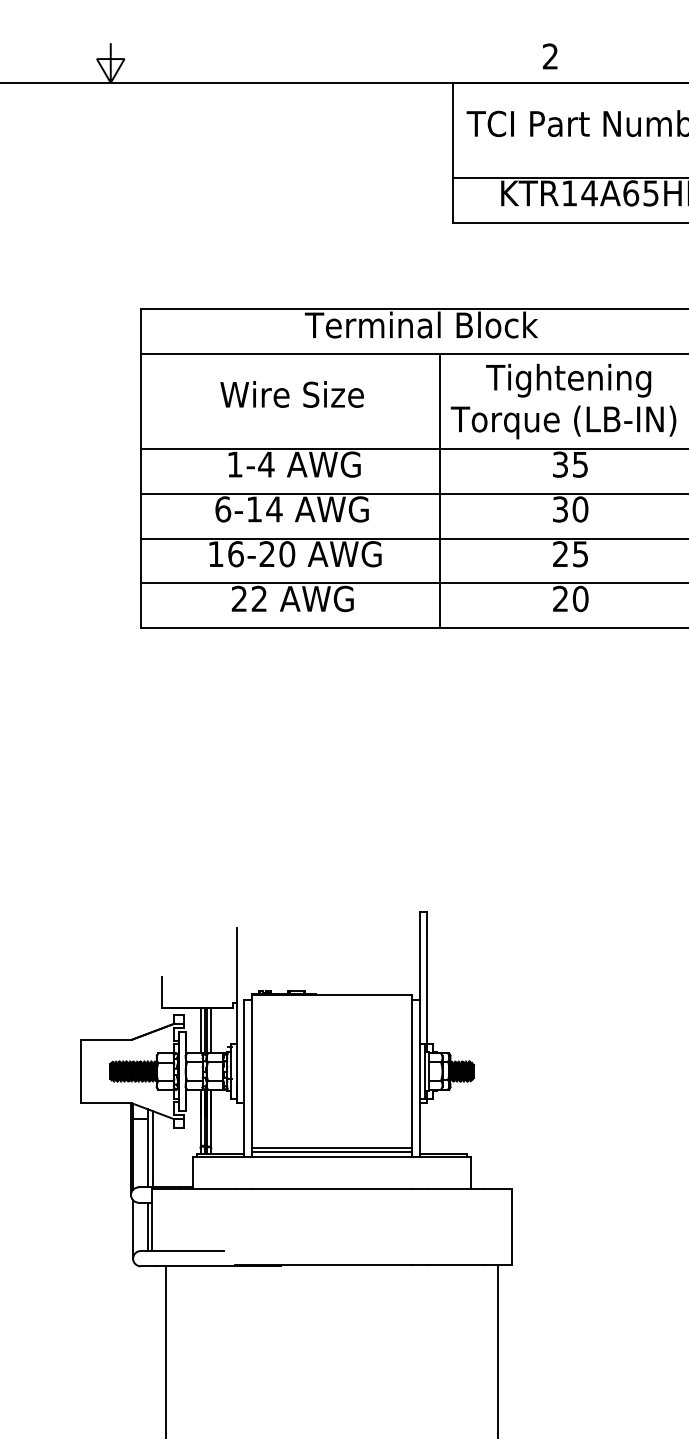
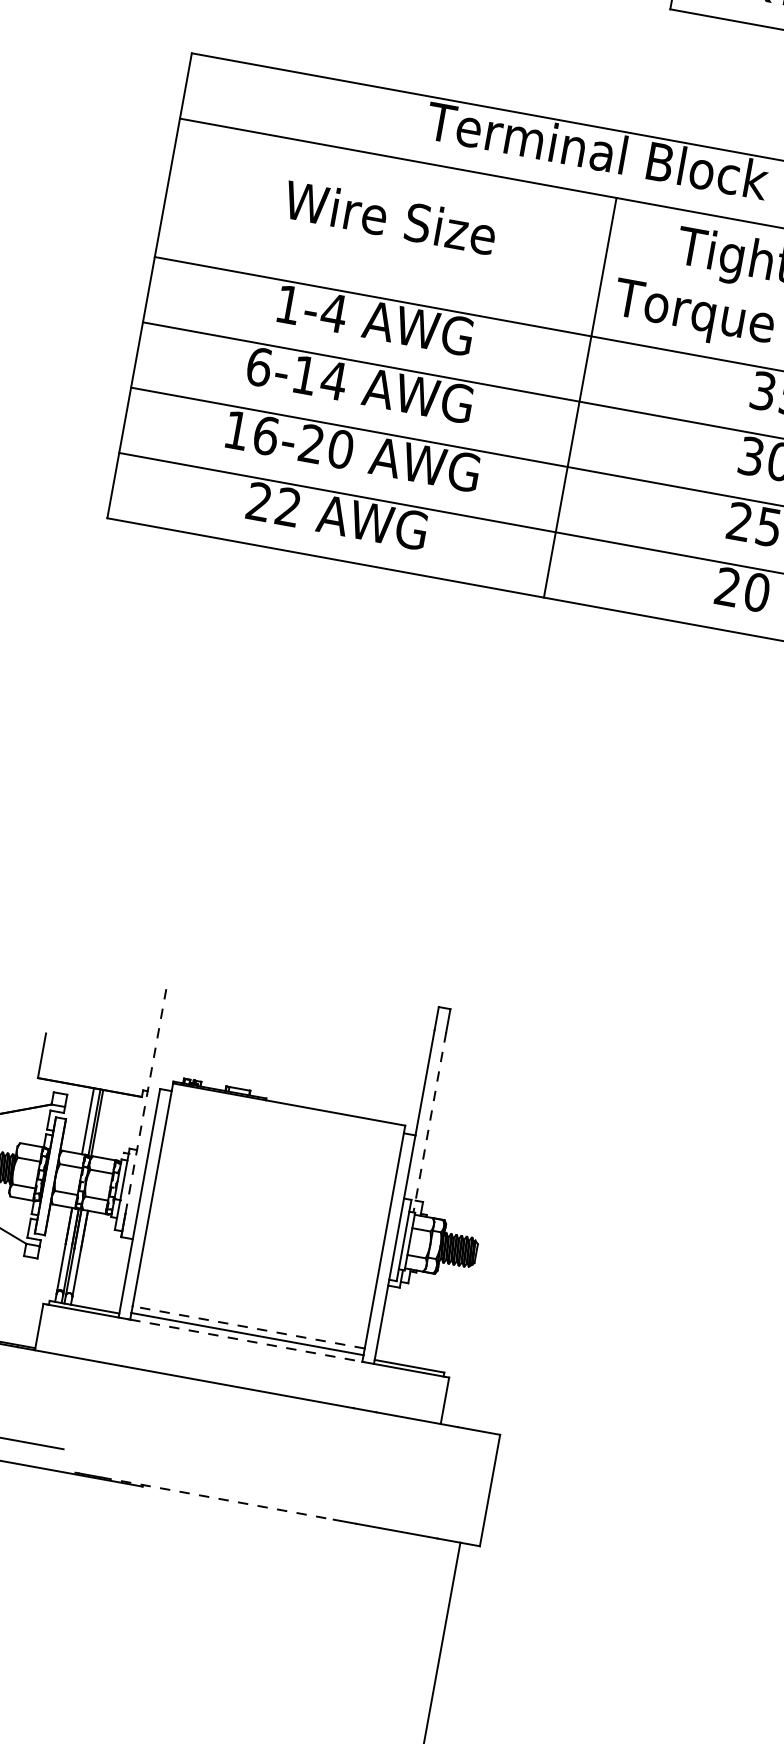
line: (427, 990) -> (429, 1123), solid -> dashed
line: (236, 1007) -> (146, 1097), solid -> dashed
line: (211, 1030) -> (104, 1124), removed
line: (331, 1147) -> (248, 1326), solid -> dashed
line: (331, 1157) -> (245, 1341), solid -> dashed
line: (331, 1265) -> (216, 1498), solid -> dashed

